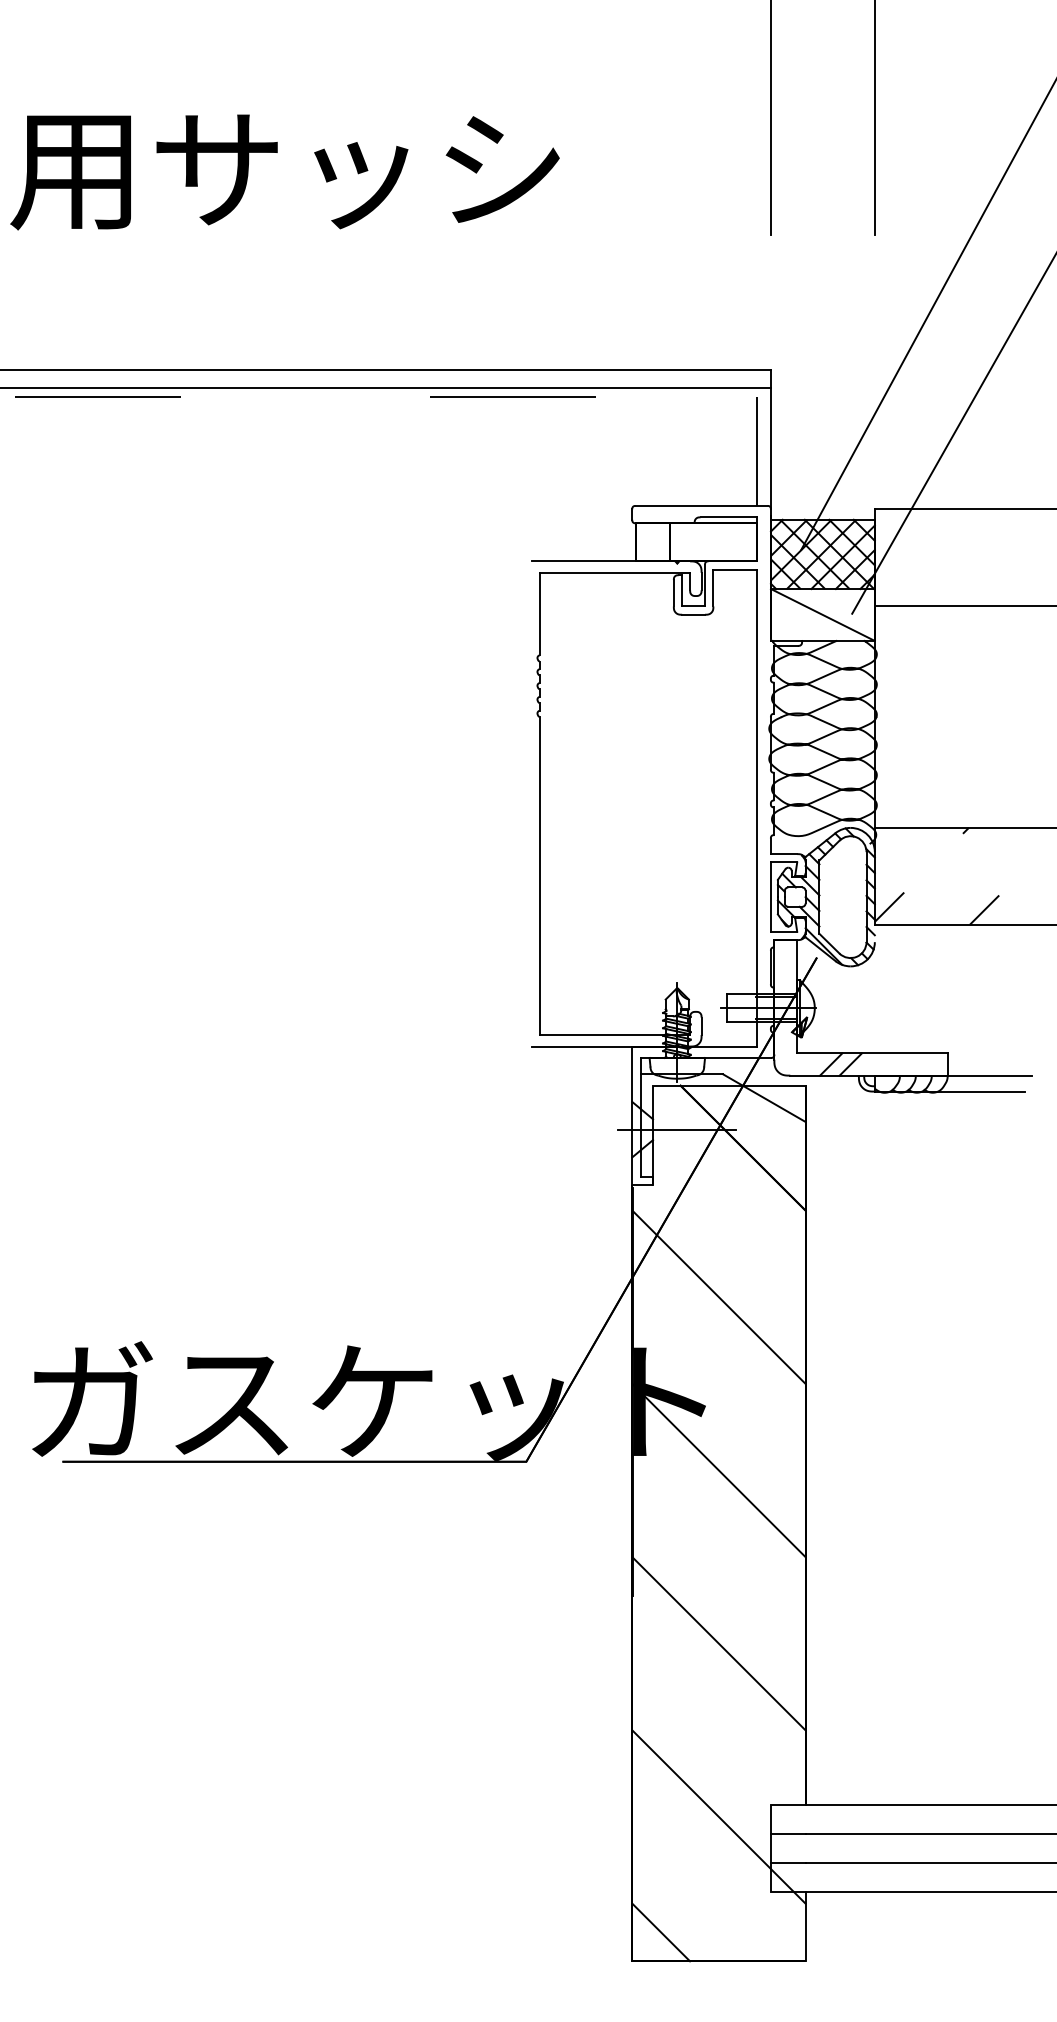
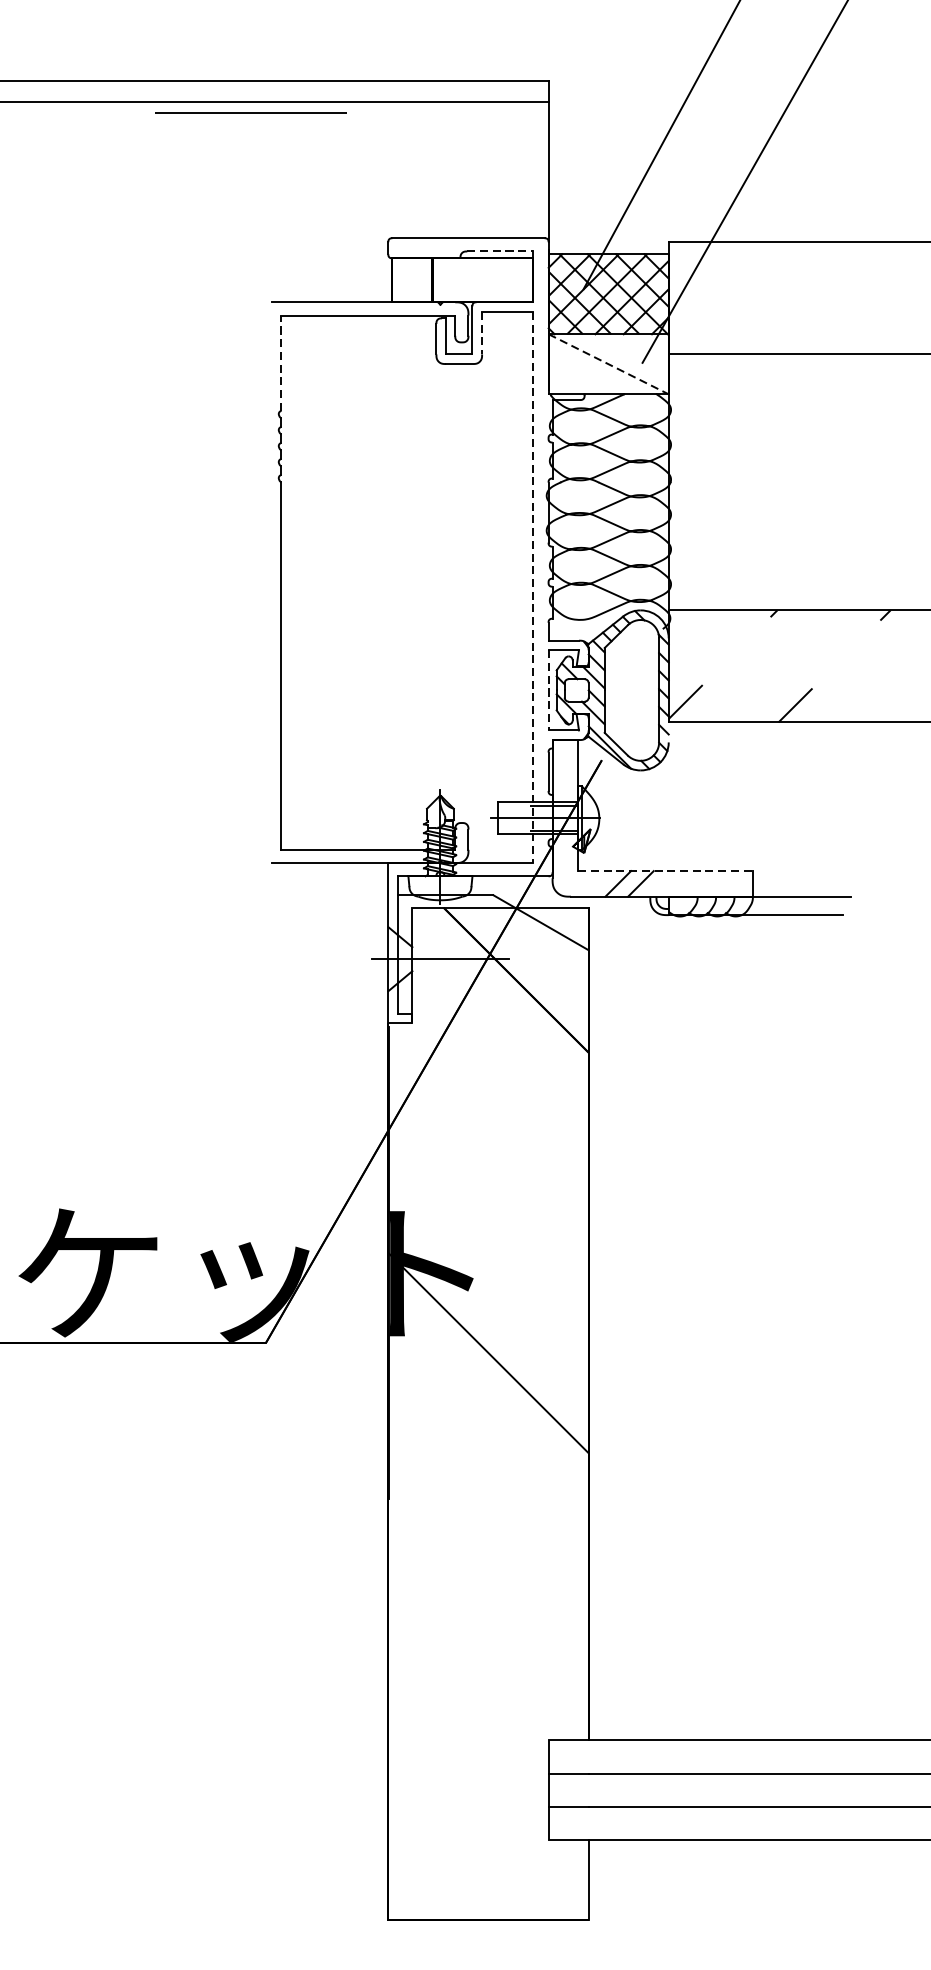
line: (757, 451) -> (533, 175), removed
line: (729, 517) -> (500, 251), solid -> dashed
line: (713, 588) -> (482, 333), solid -> dashed
line: (539, 613) -> (281, 362), solid -> dashed
line: (823, 615) -> (609, 364), solid -> dashed
line: (757, 808) -> (533, 587), solid -> dashed
line: (770, 897) -> (548, 690), solid -> dashed
line: (872, 1053) -> (666, 871), solid -> dashed
line: (718, 1296) -> (488, 1151), removed
line: (718, 1643) -> (488, 1553), removed
line: (718, 1816) -> (488, 1753), removed
line: (661, 1932) -> (422, 1887), removed

